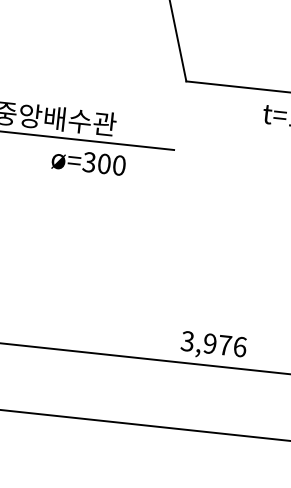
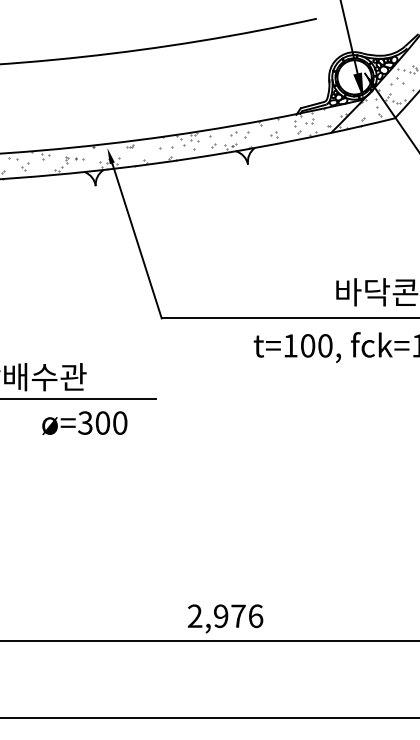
text: (88, 162) -> (84, 423), moved
text: (187, 341) -> (194, 616), 3,976 -> 2,976

